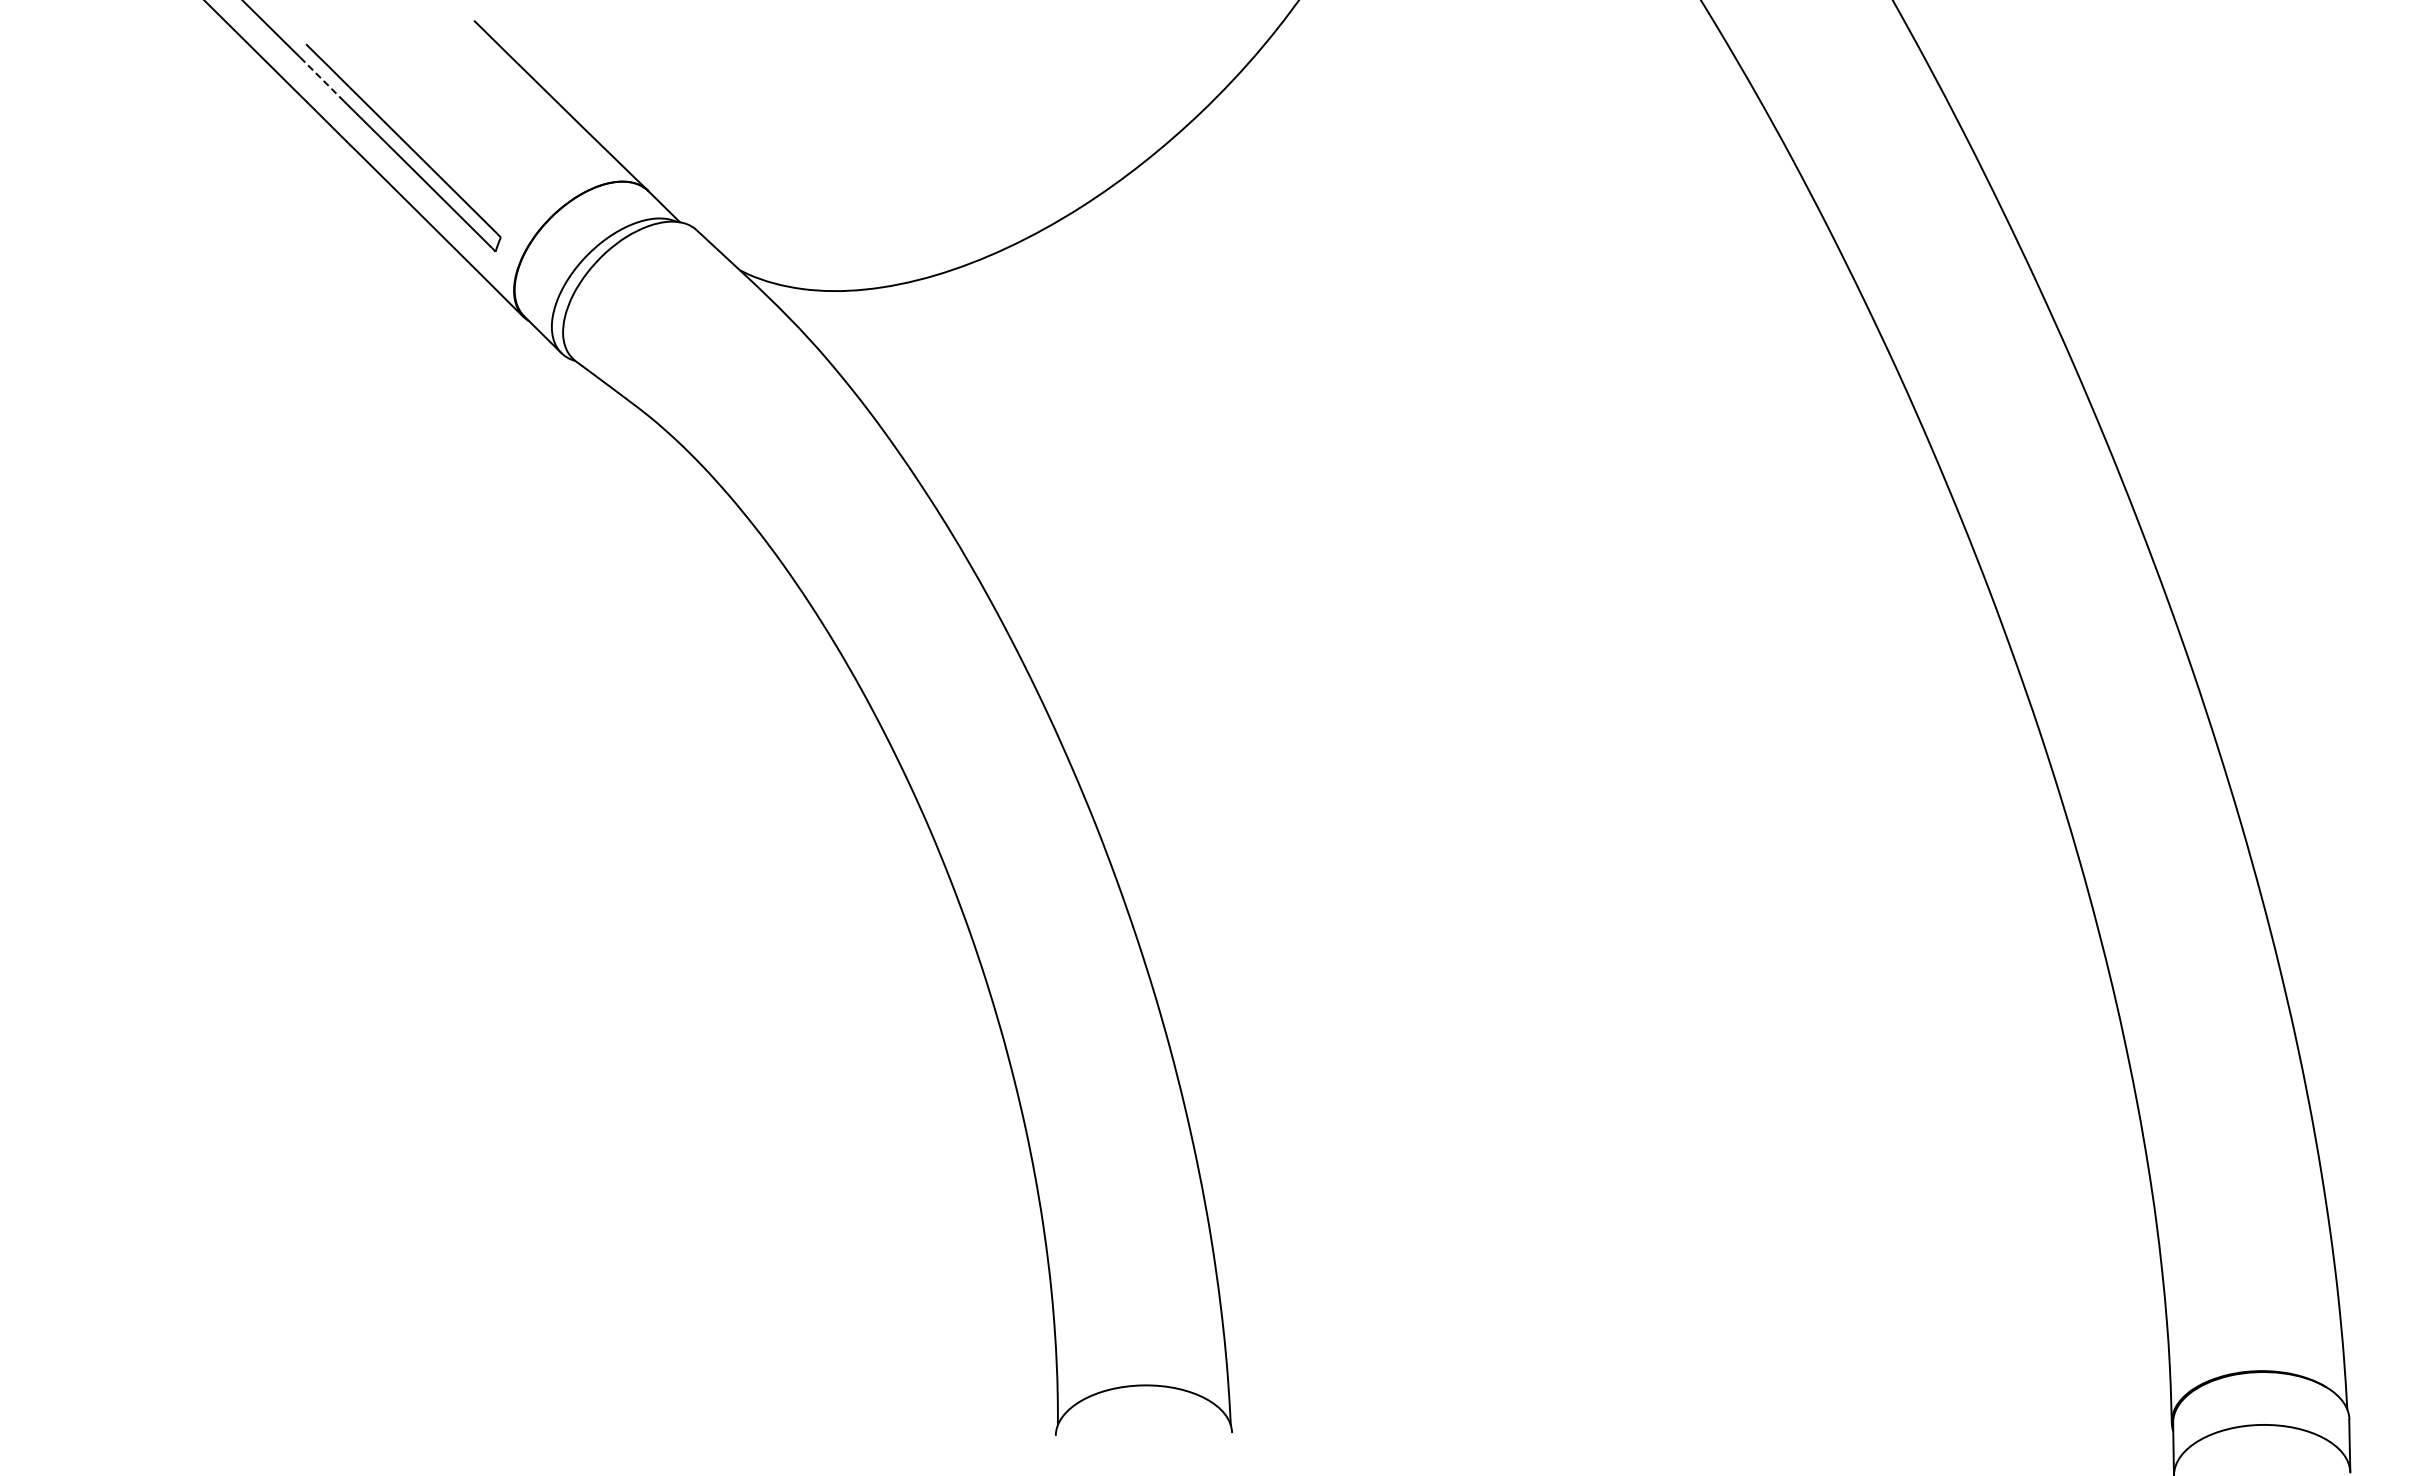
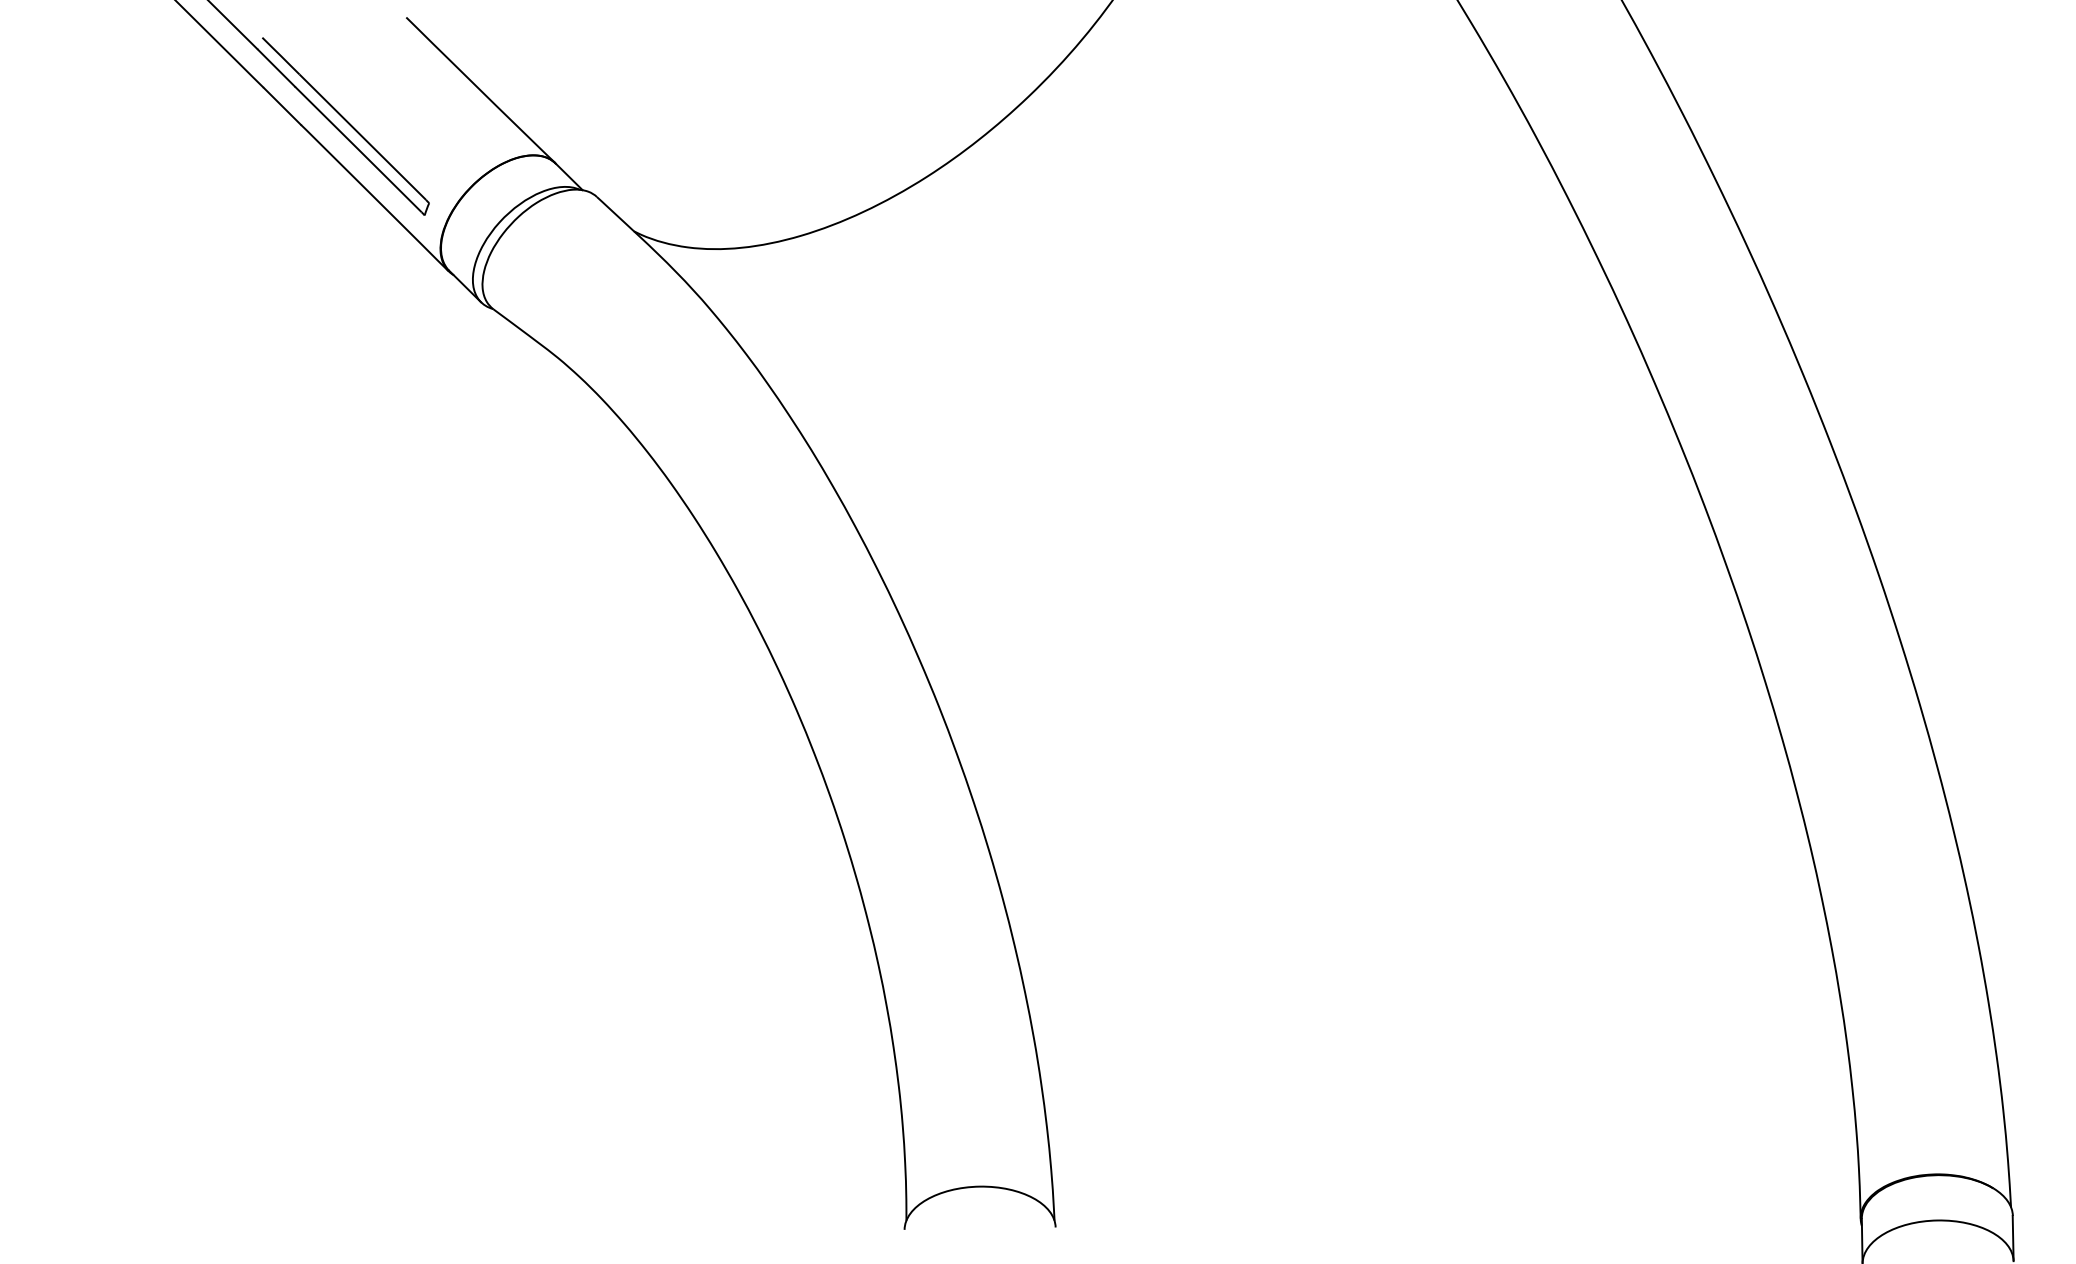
line: (322, 79) -> (276, 67), dashed -> solid

